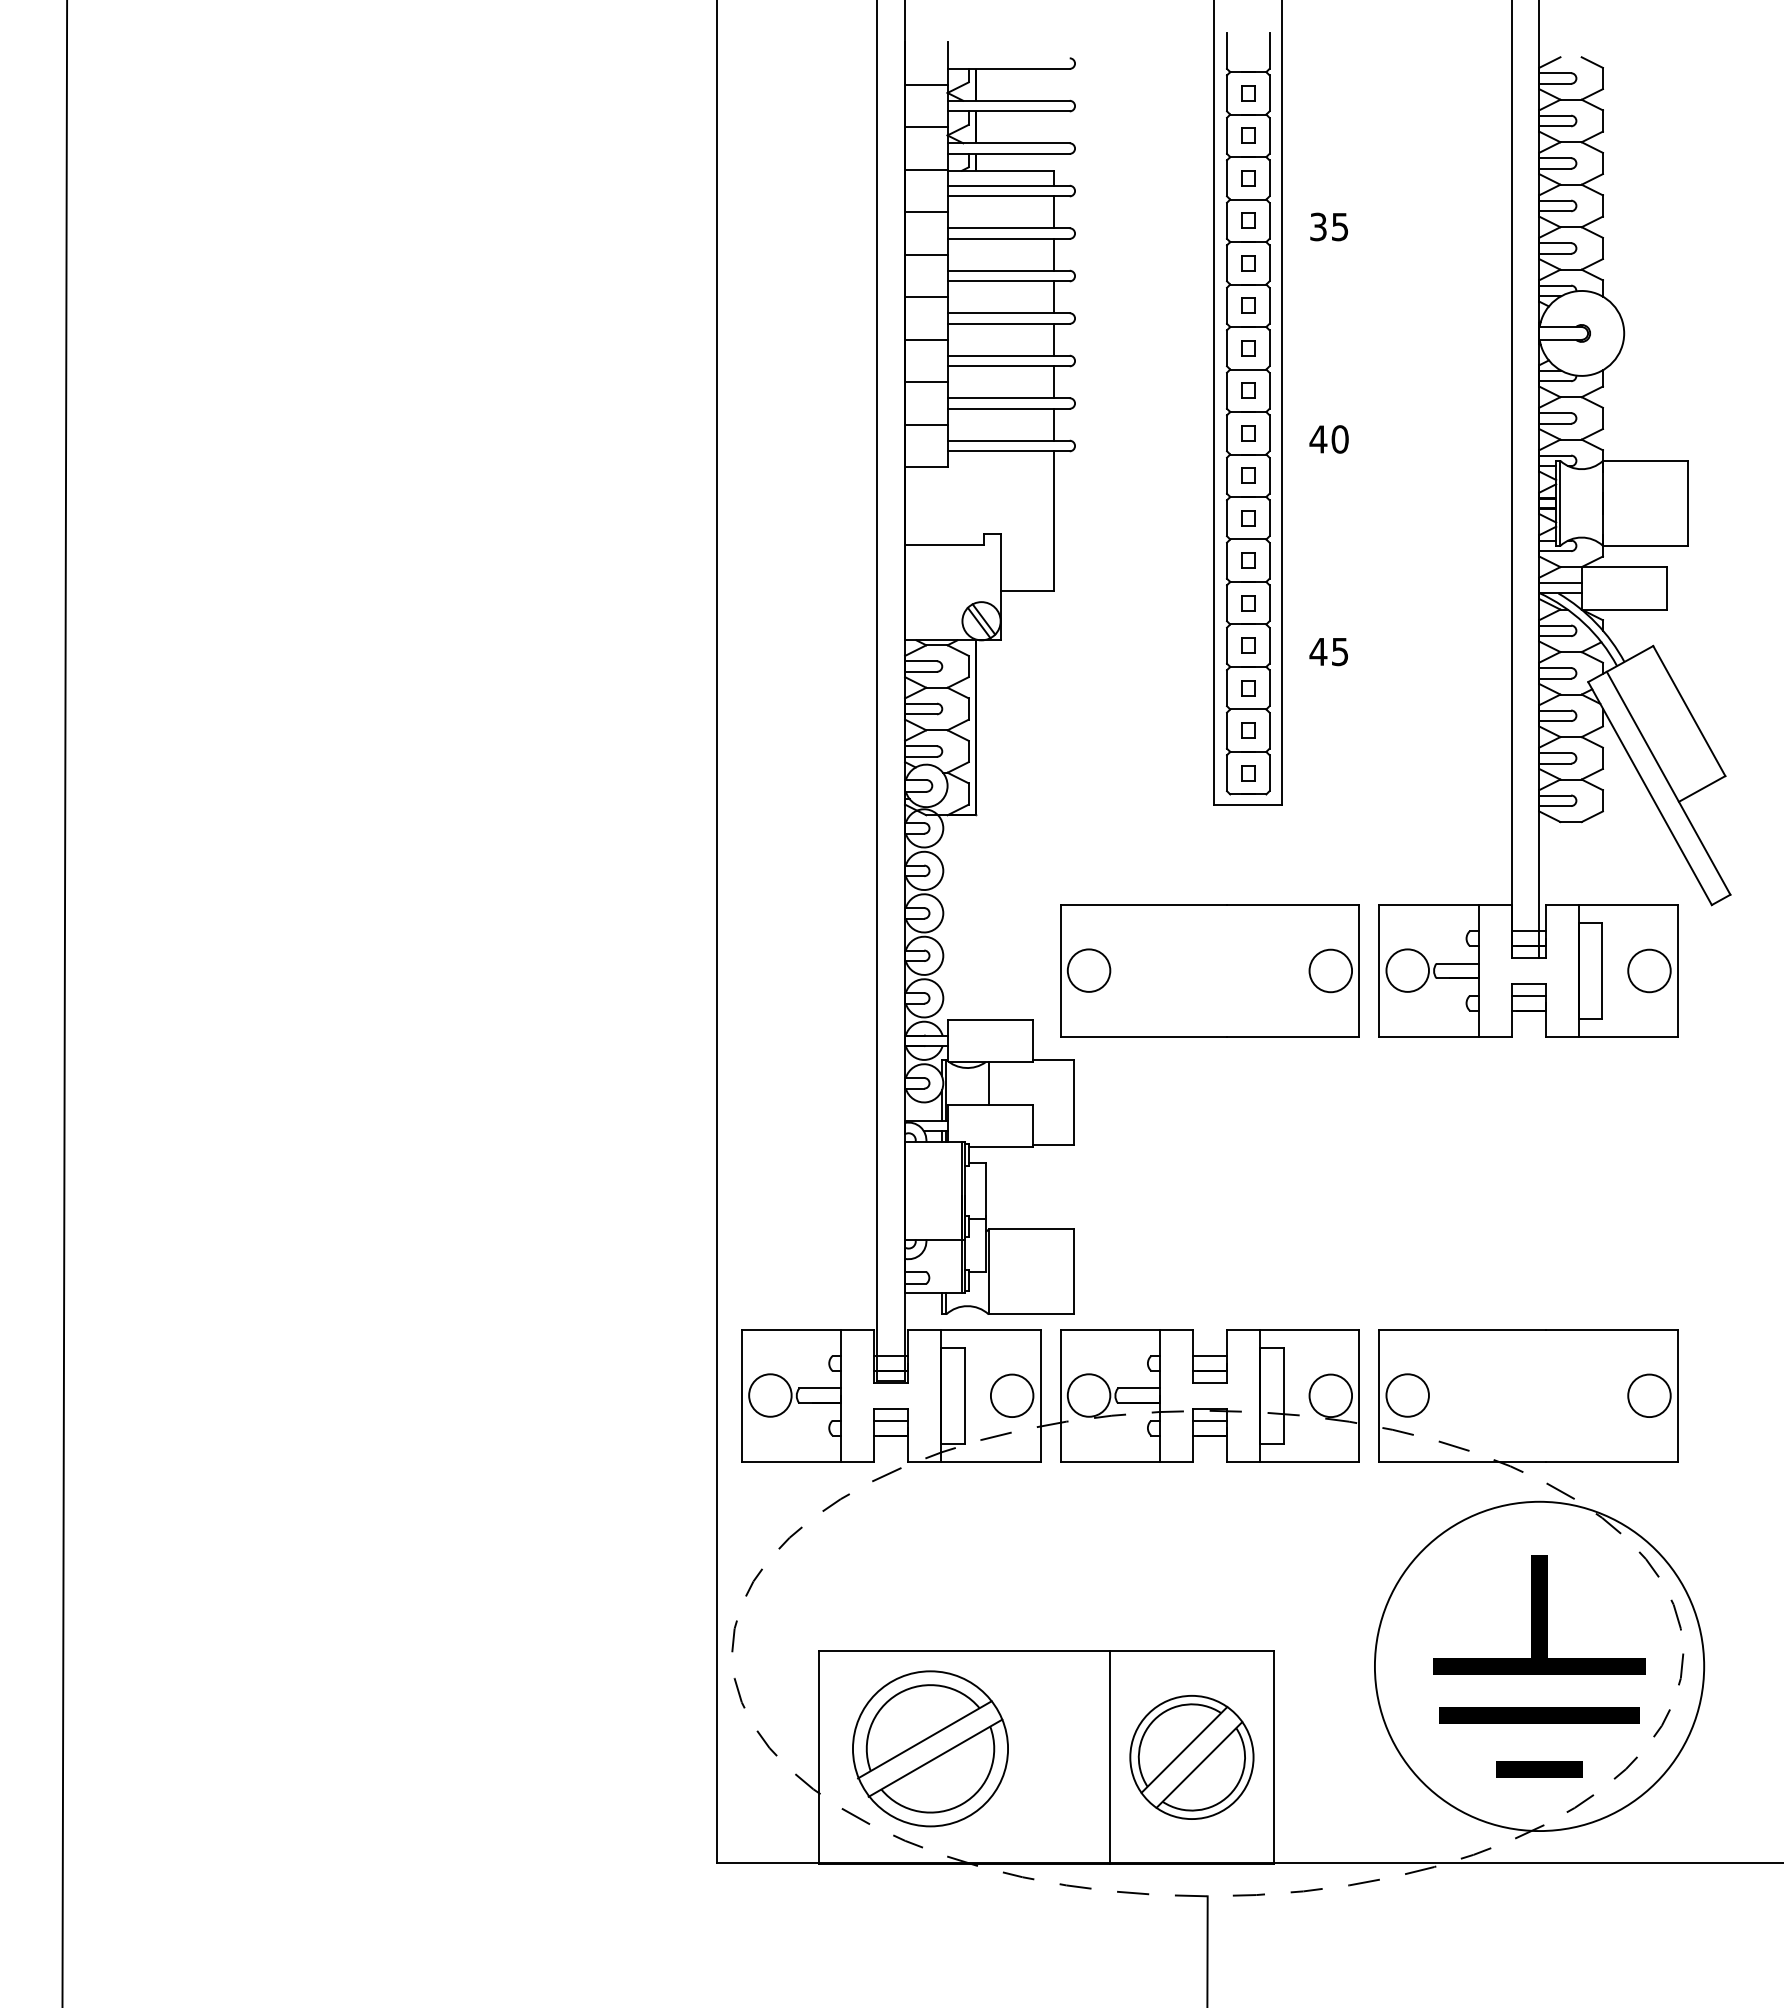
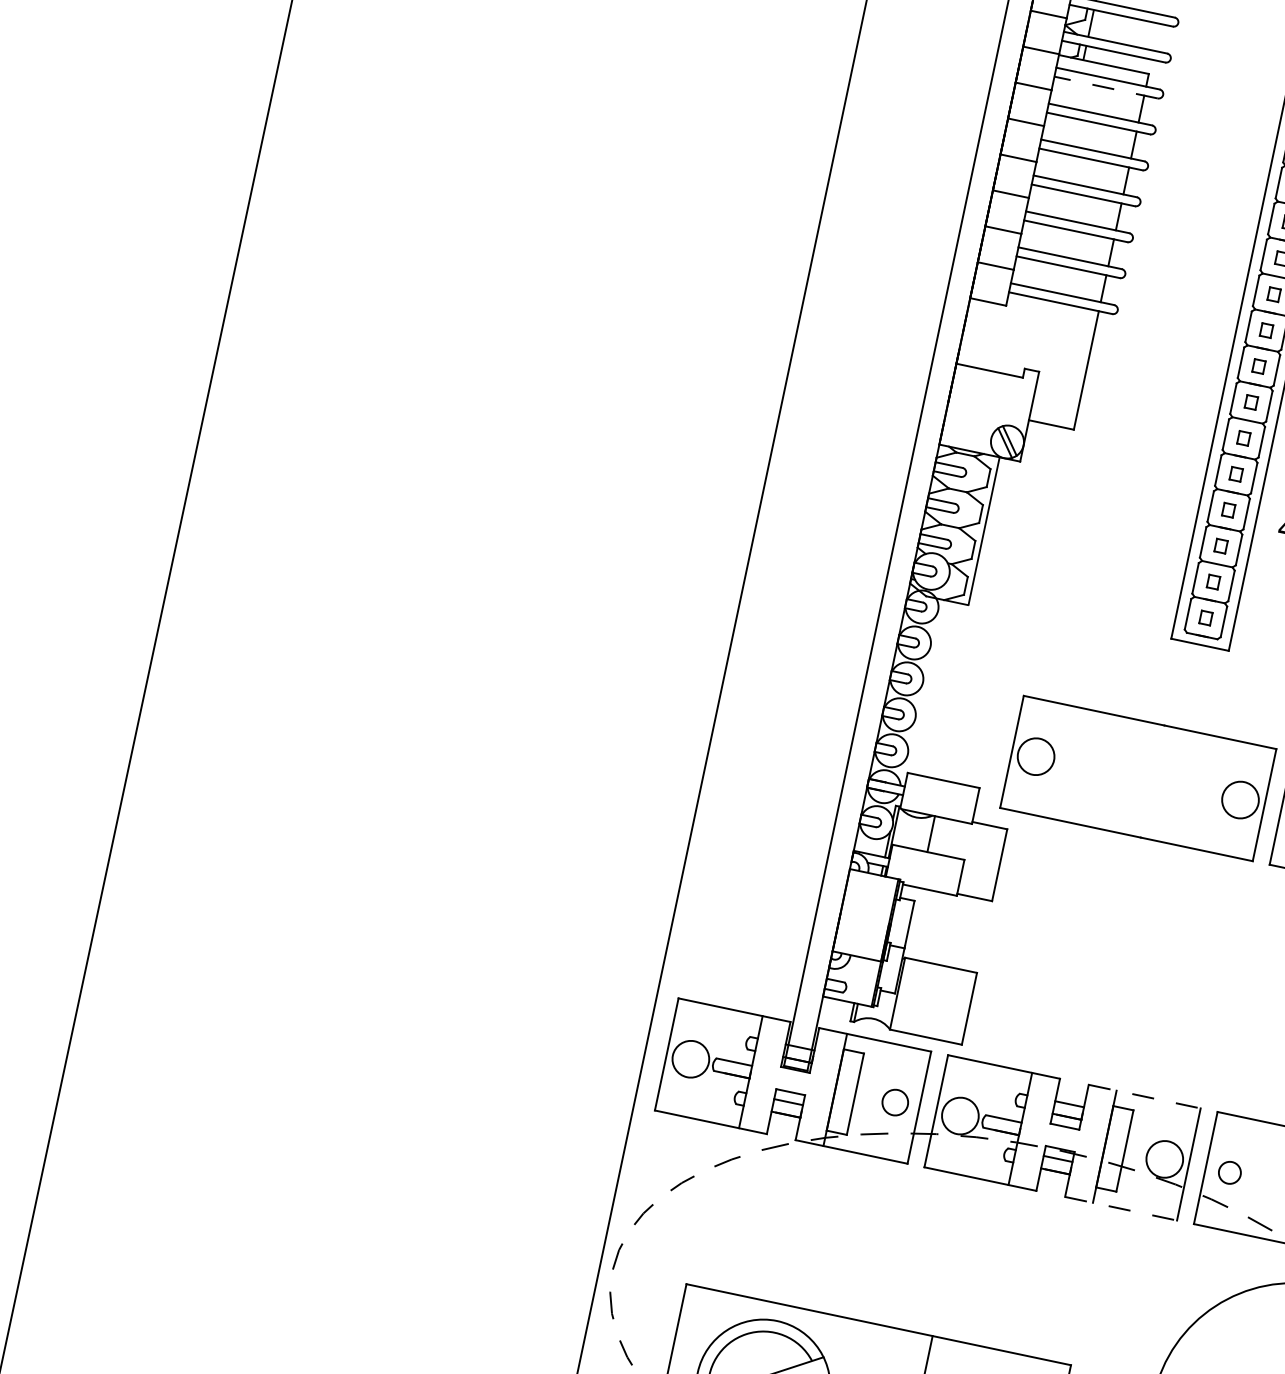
line: (1008, 196) -> (1105, 87), solid -> dashed
line: (1293, 1329) -> (1145, 1096), solid -> dashed
circle: (1011, 1395) -> (894, 1102), size x0.7
circle: (1407, 1395) -> (1229, 1172), size x0.6
line: (1293, 1462) -> (1121, 1209), solid -> dashed

